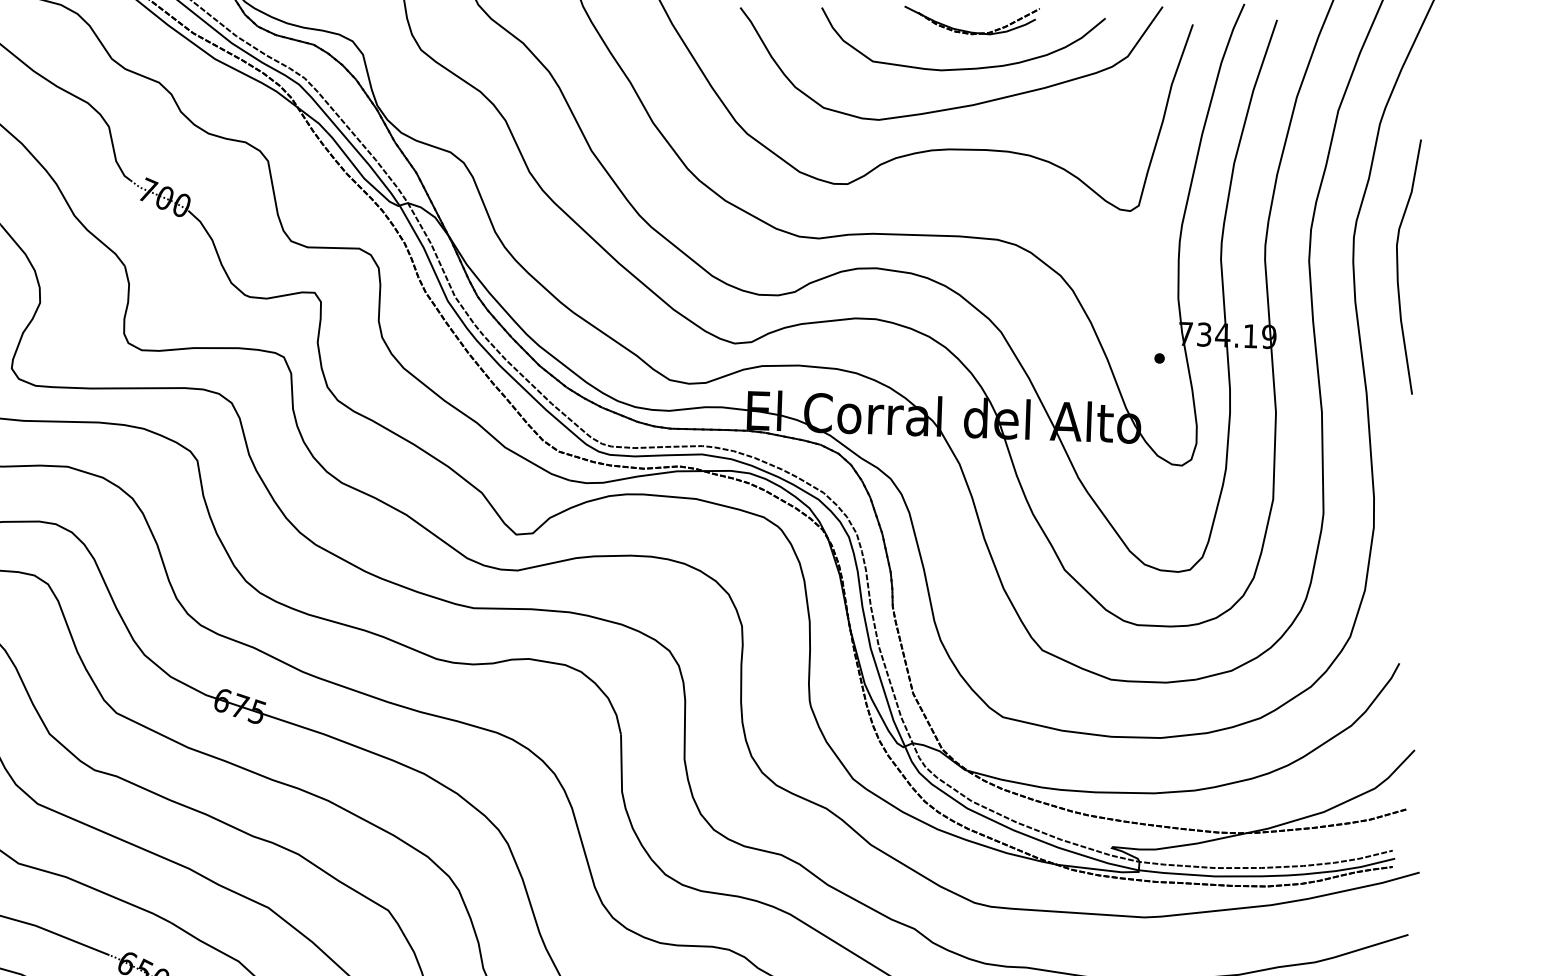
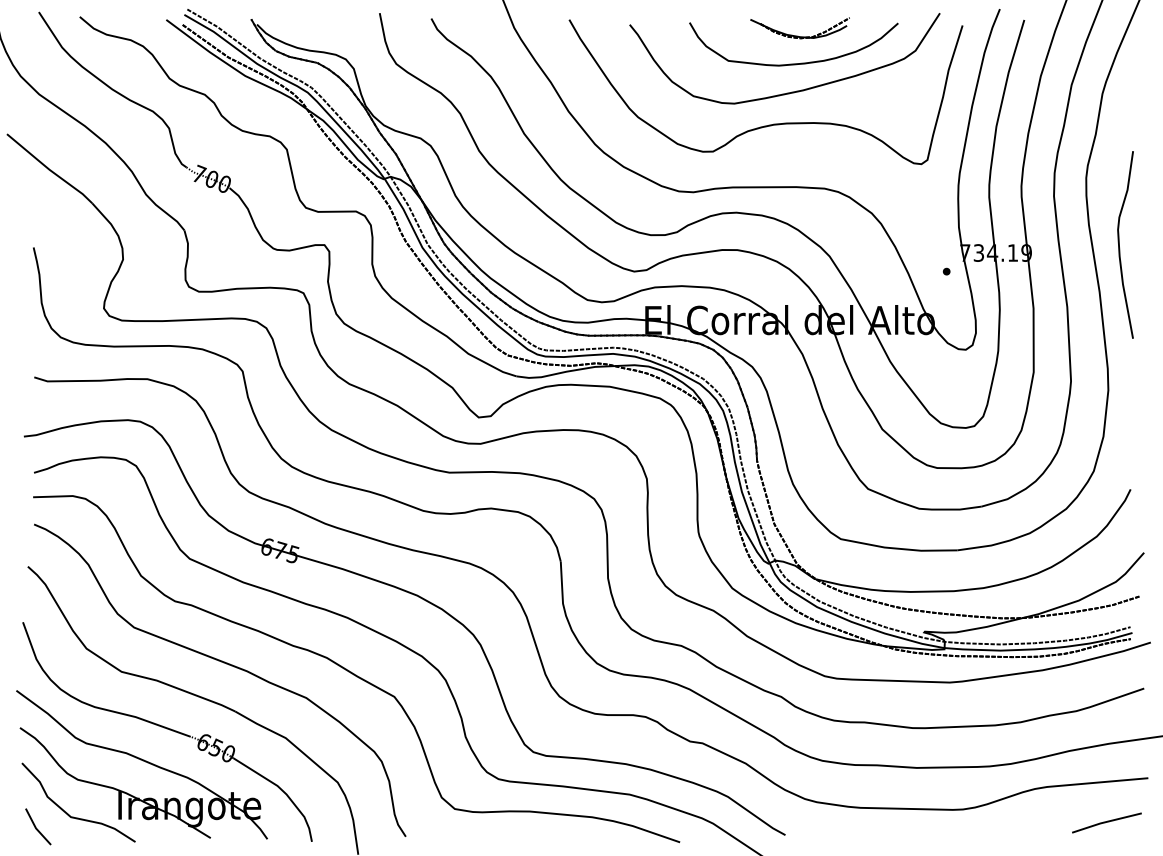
curve: (1398, 265) -> (1119, 244), moved

